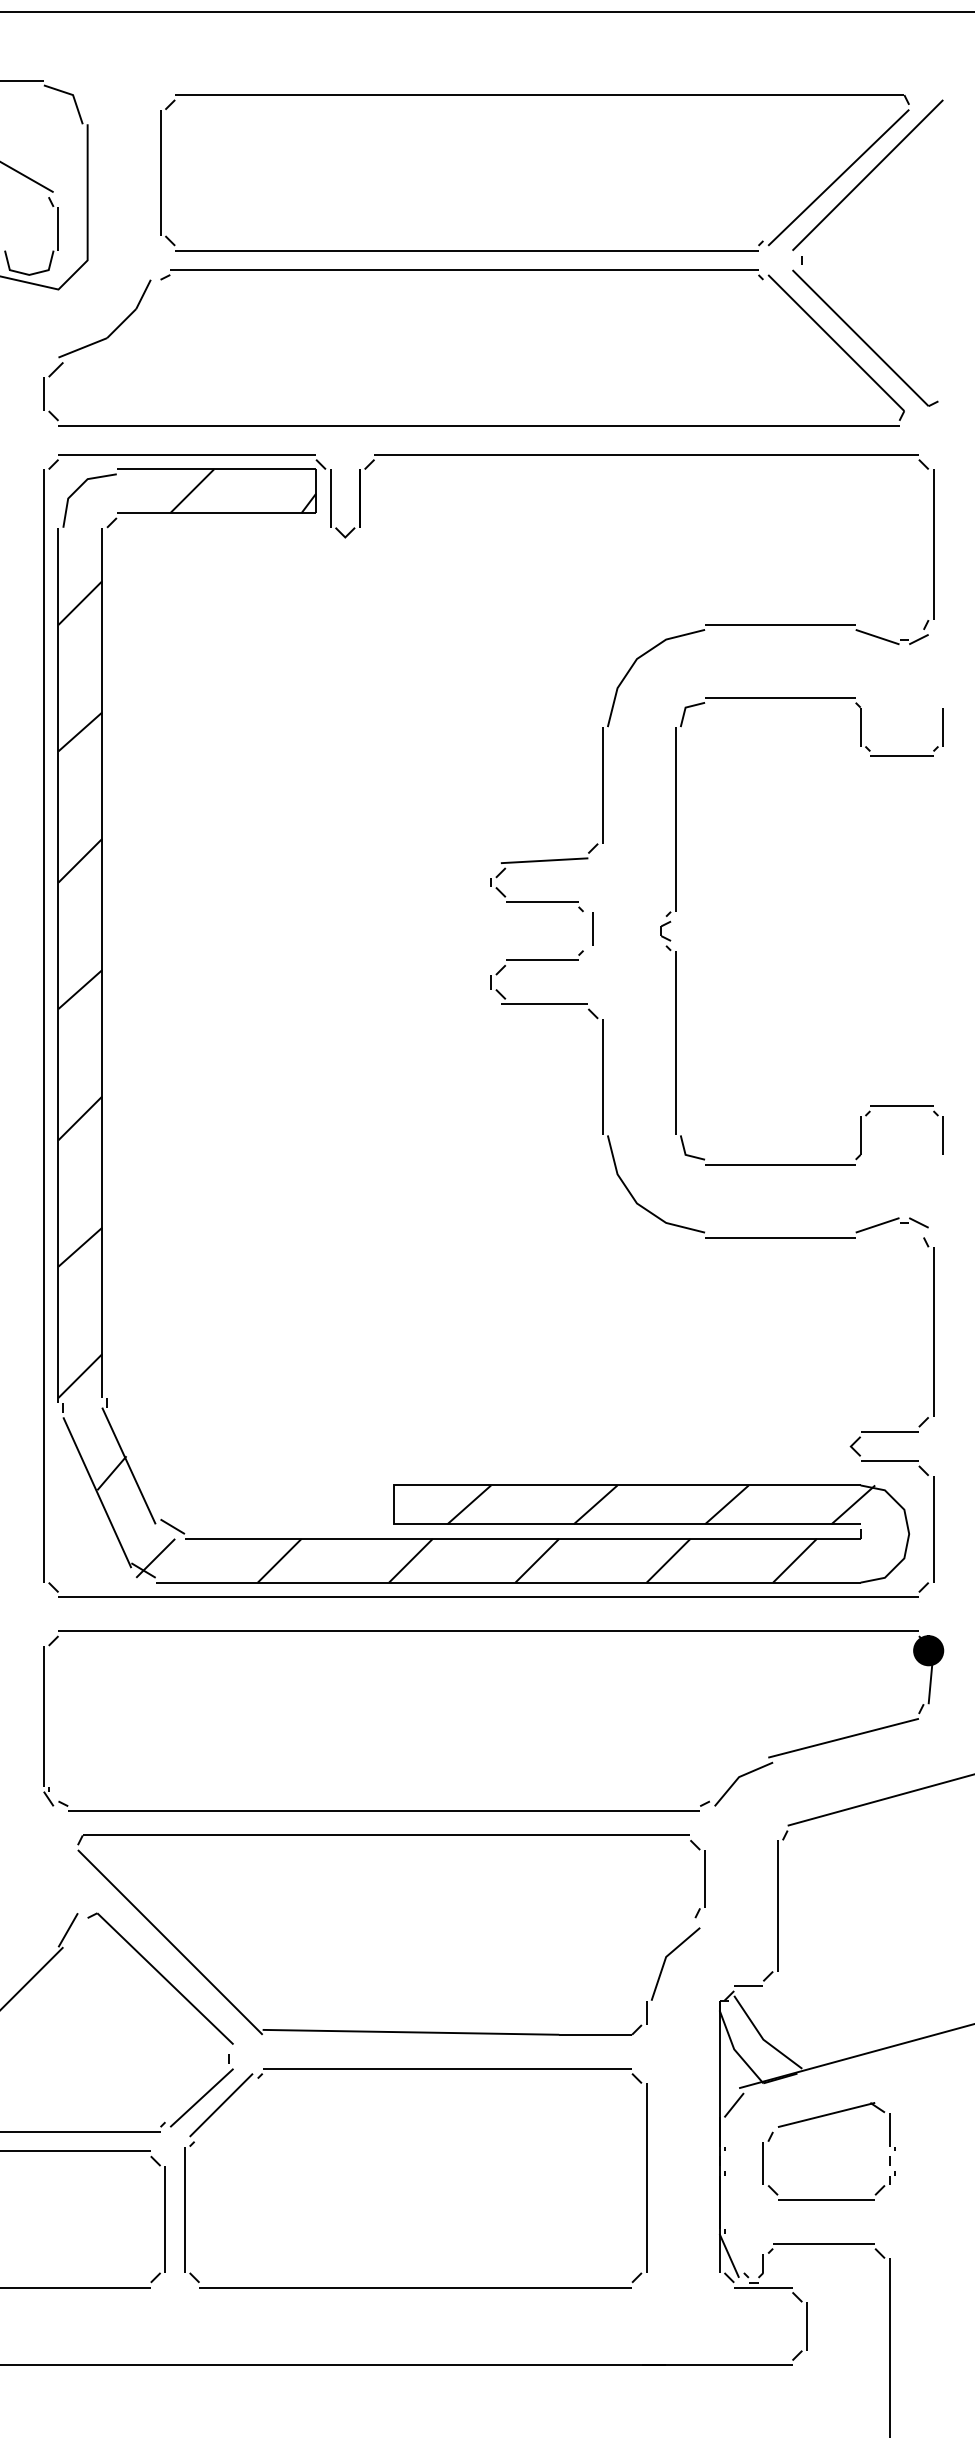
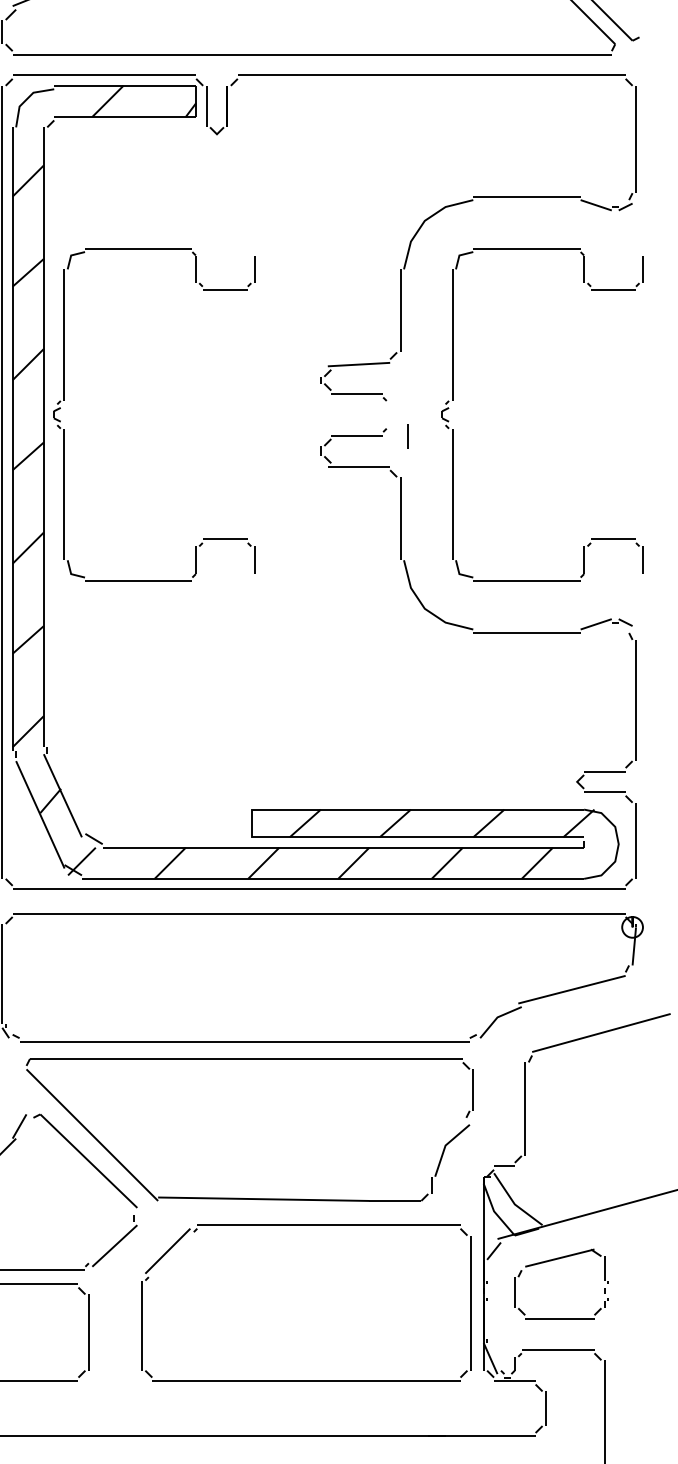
part: (131, 911) -> (64, 400), added
line: (592, 928) -> (407, 436), moved
fill: (928, 1650) -> (632, 927), removed
part: (415, 2069) -> (306, 1225), moved

